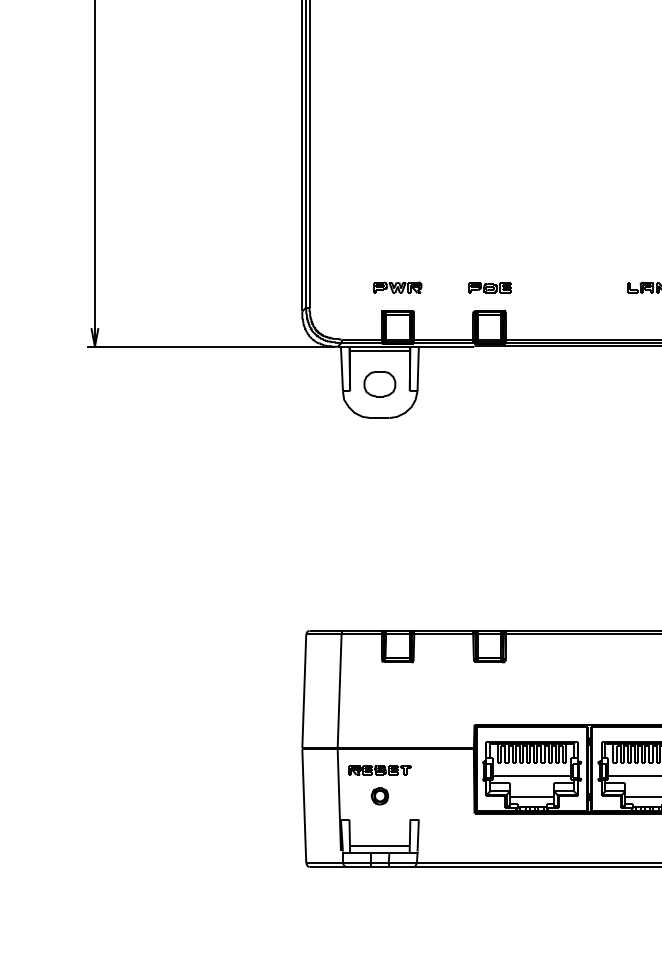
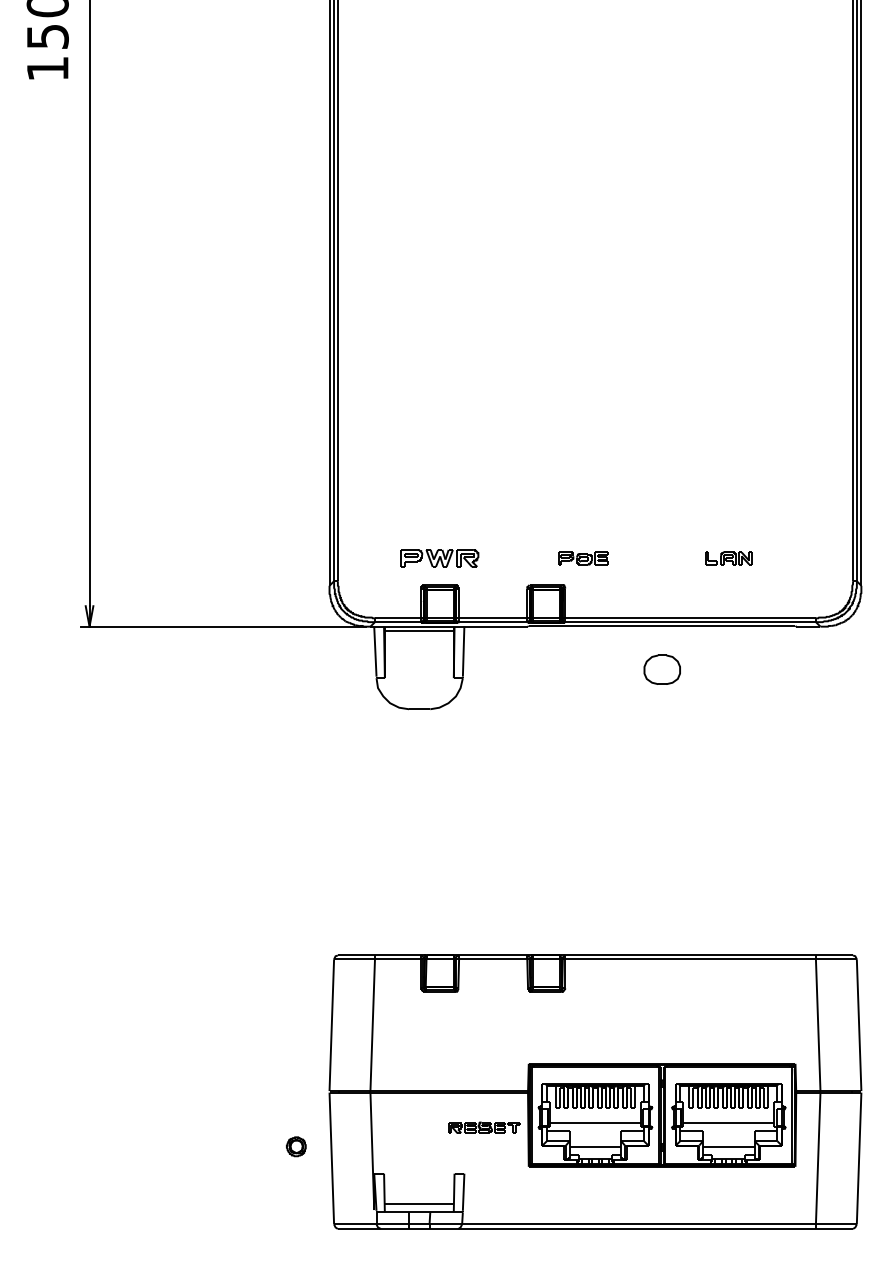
part: (397, 287) -> (439, 558), size x1.4
part: (489, 287) -> (583, 558), moved
part: (379, 383) -> (661, 669), moved
part: (380, 770) -> (484, 1127), moved
part: (380, 796) -> (296, 1146), moved

